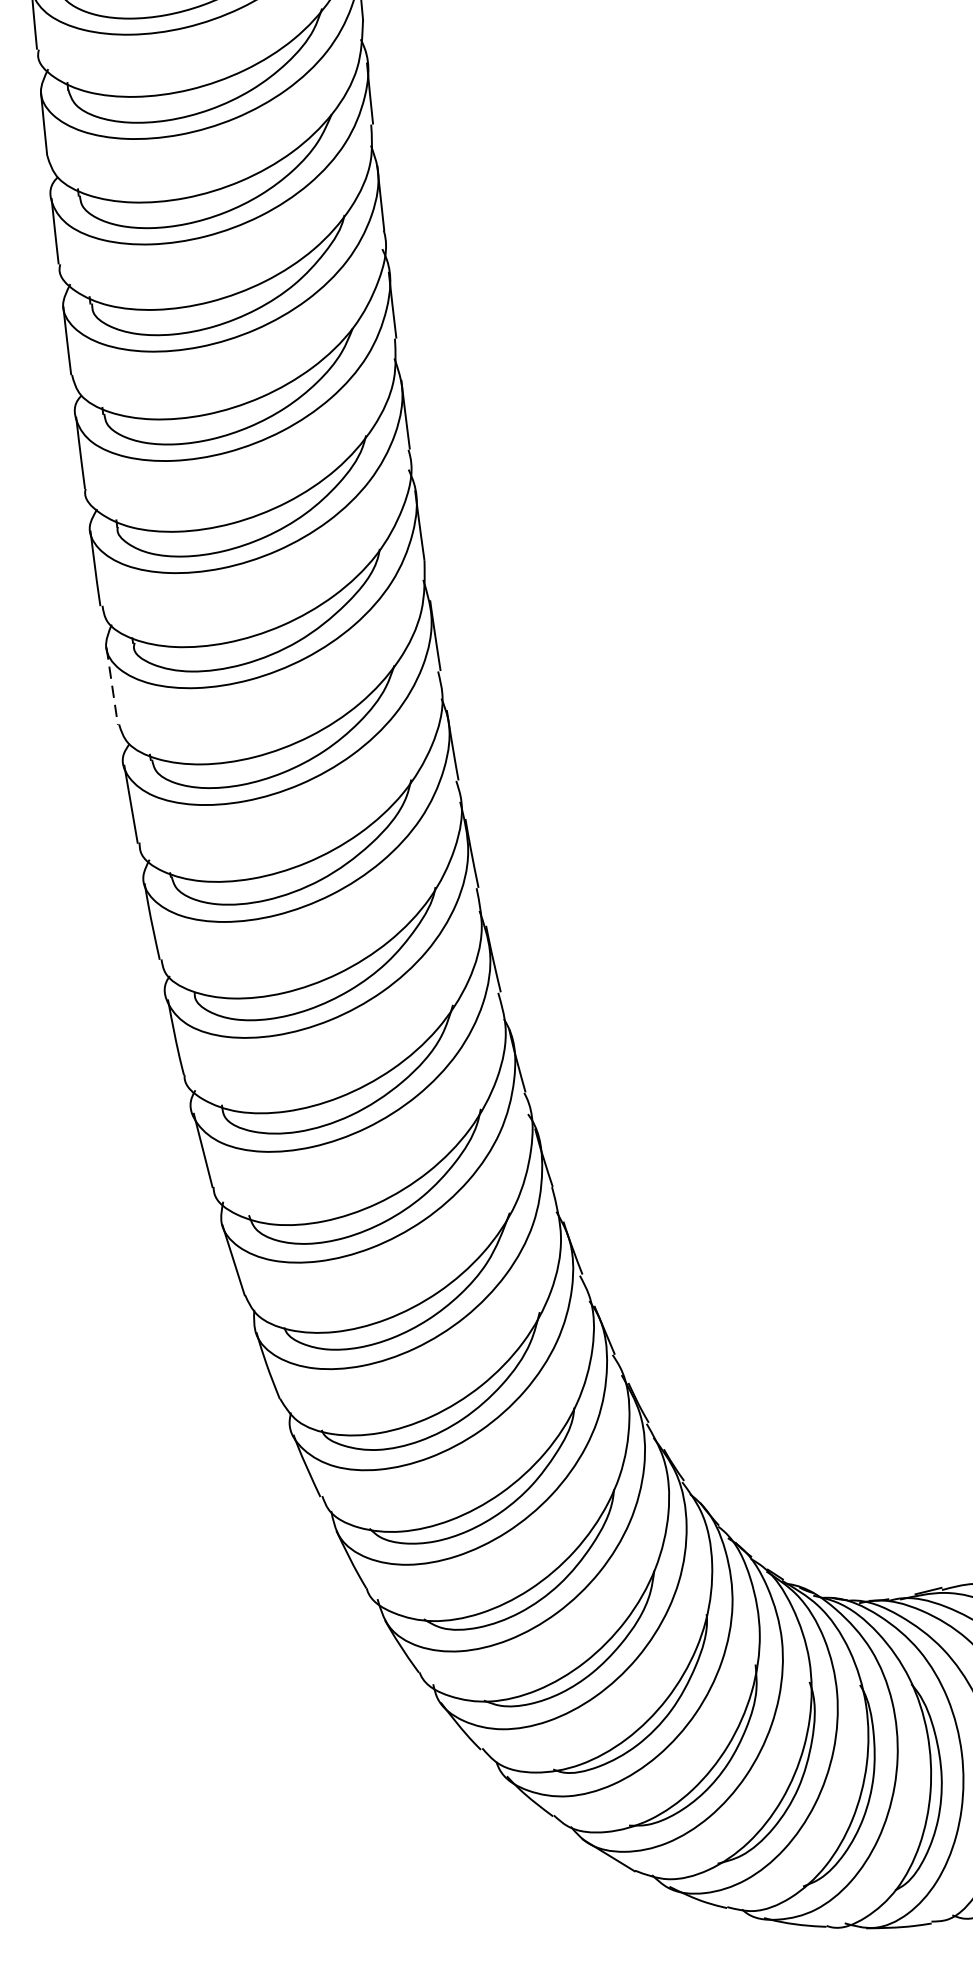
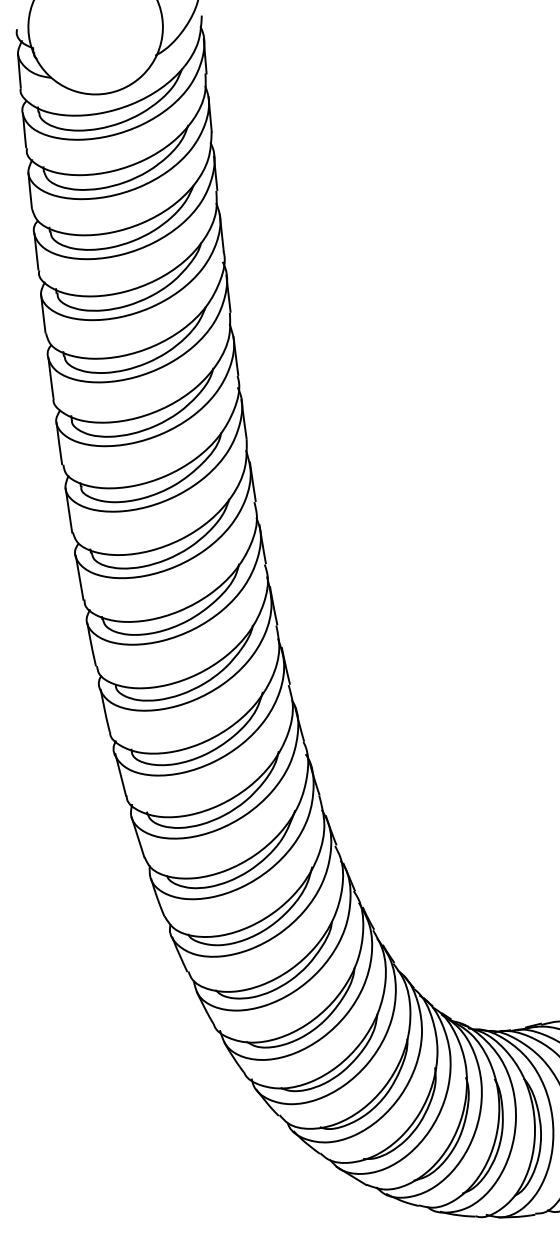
line: (113, 687) -> (69, 511), dashed -> solid

